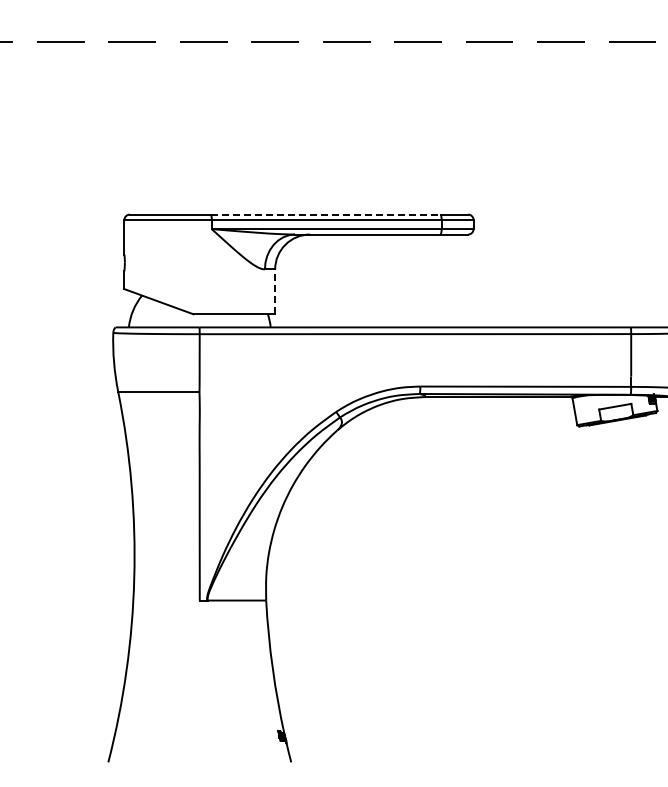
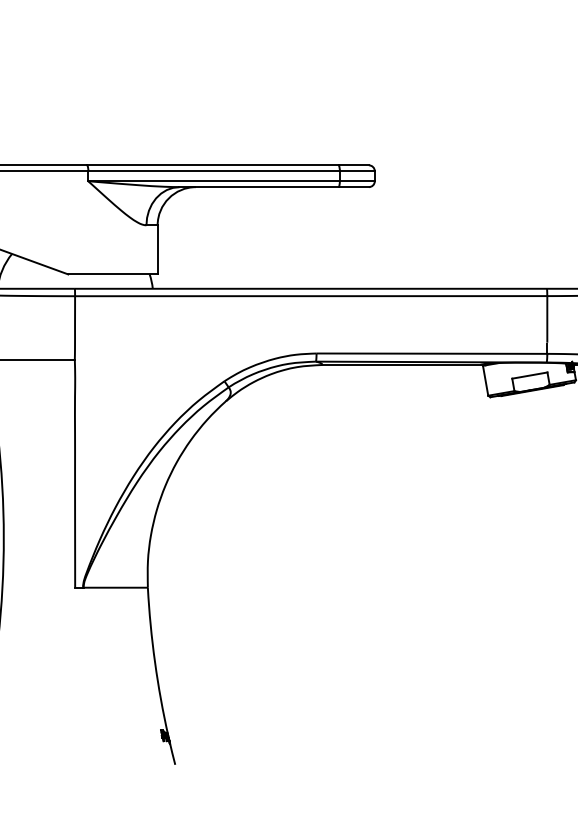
line: (325, 214) -> (212, 165), dashed -> solid
line: (275, 291) -> (158, 249), dashed -> solid

